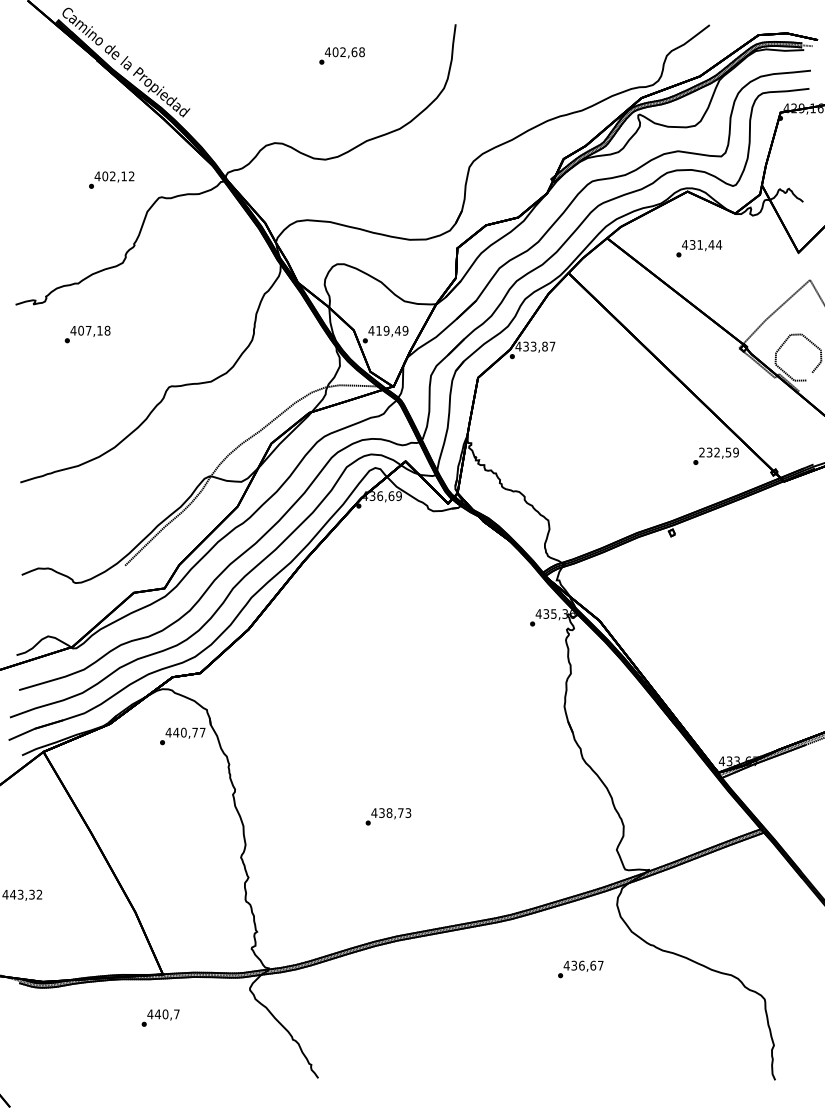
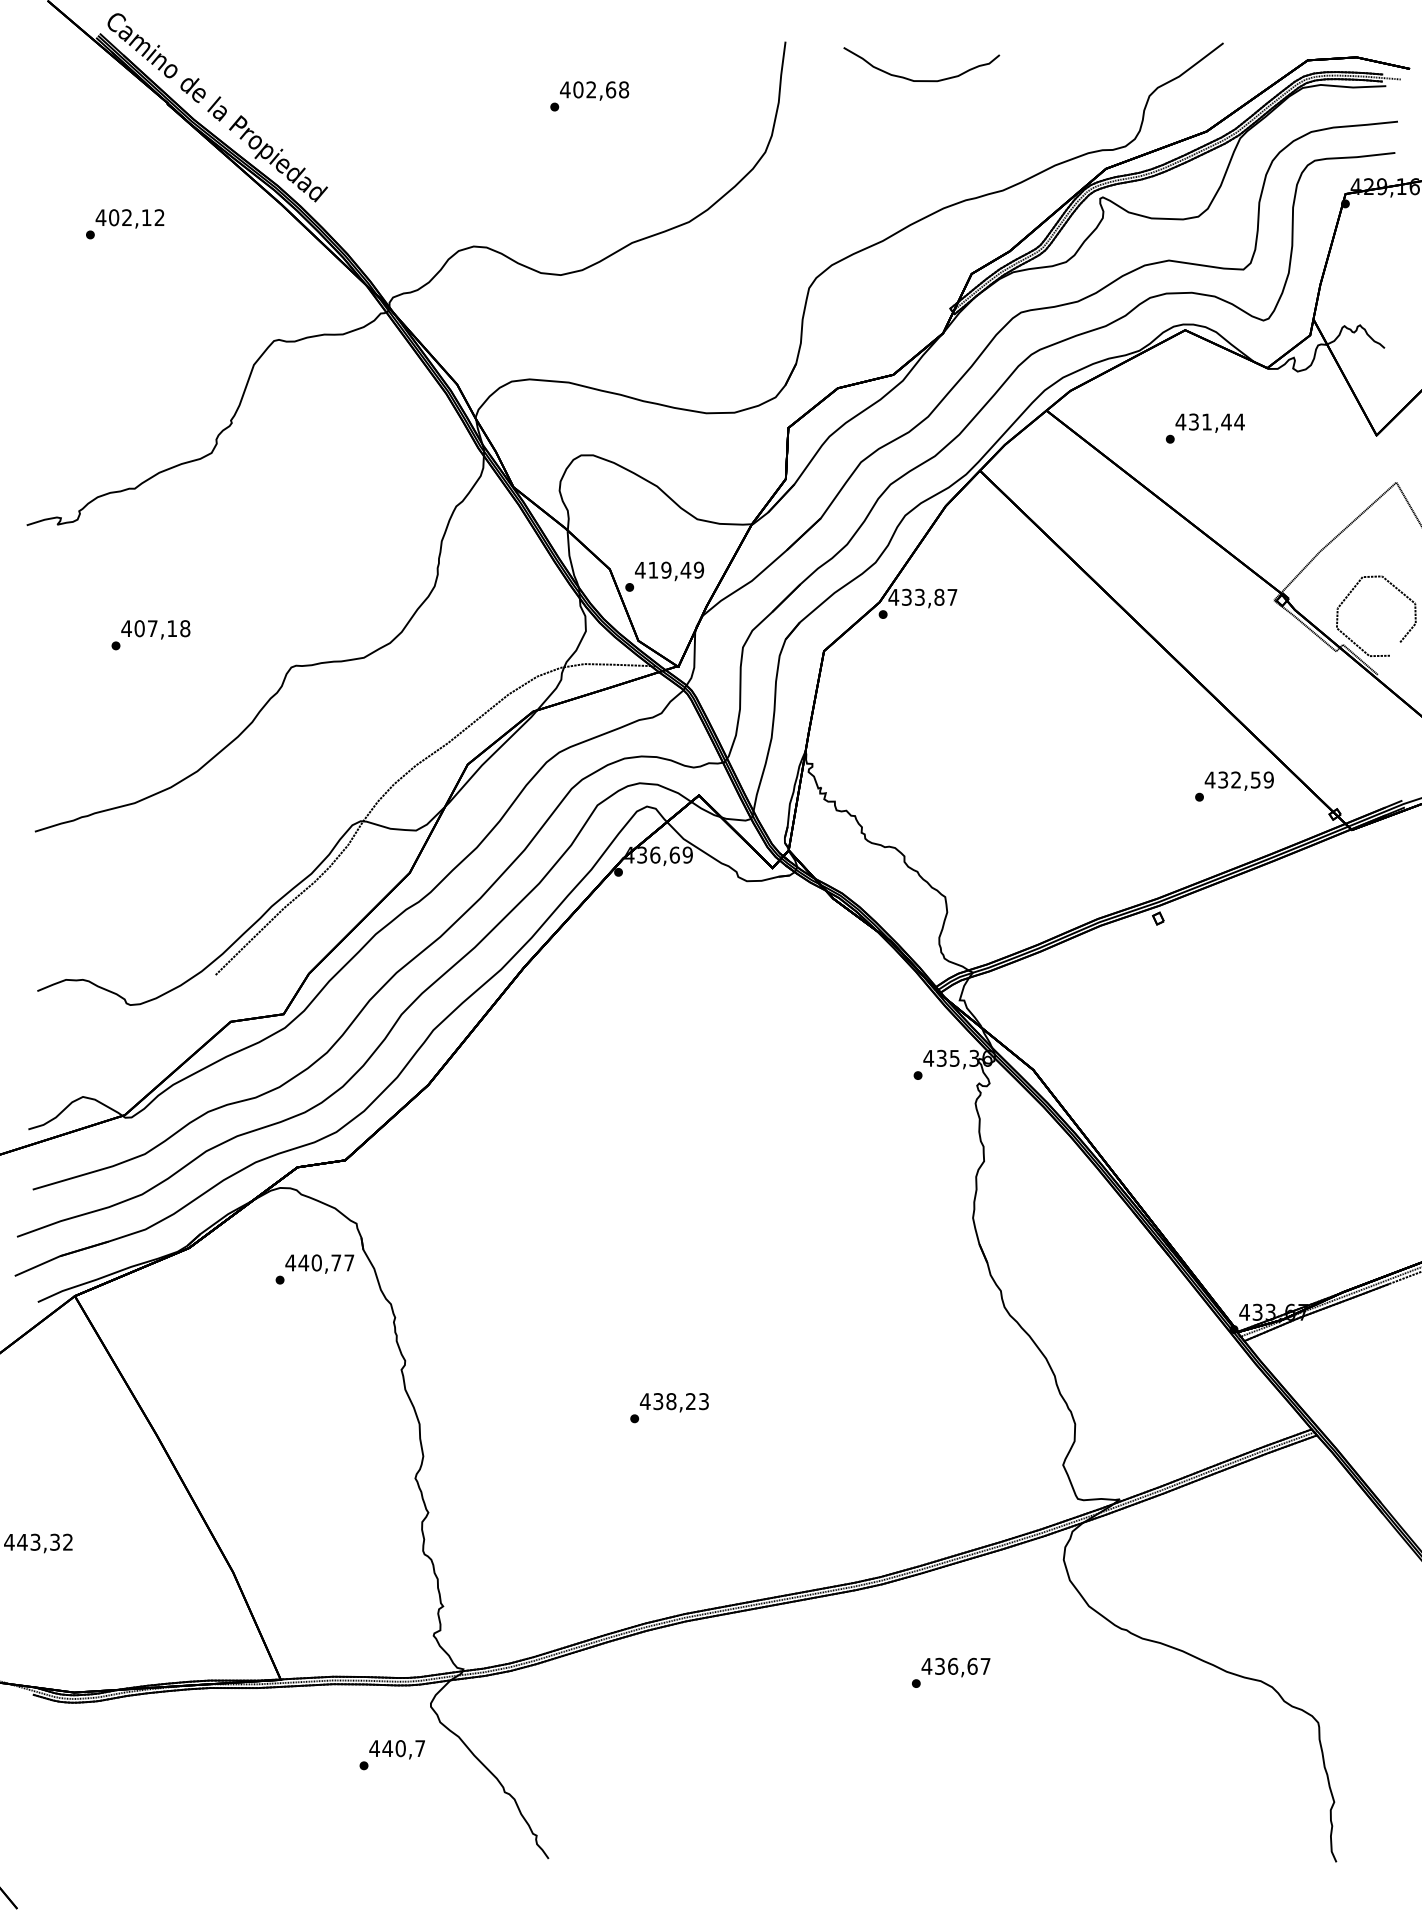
curve: (534, 46) -> (921, 79), added
text: (111, 179) -> (124, 223), moved
text: (87, 334) -> (150, 635), moved
text: (701, 452) -> (1209, 779), 232,59 -> 432,59
text: (400, 812) -> (690, 1400), 438,73 -> 438,23
text: (580, 969) -> (950, 1672), moved
text: (160, 1017) -> (392, 1753), moved

